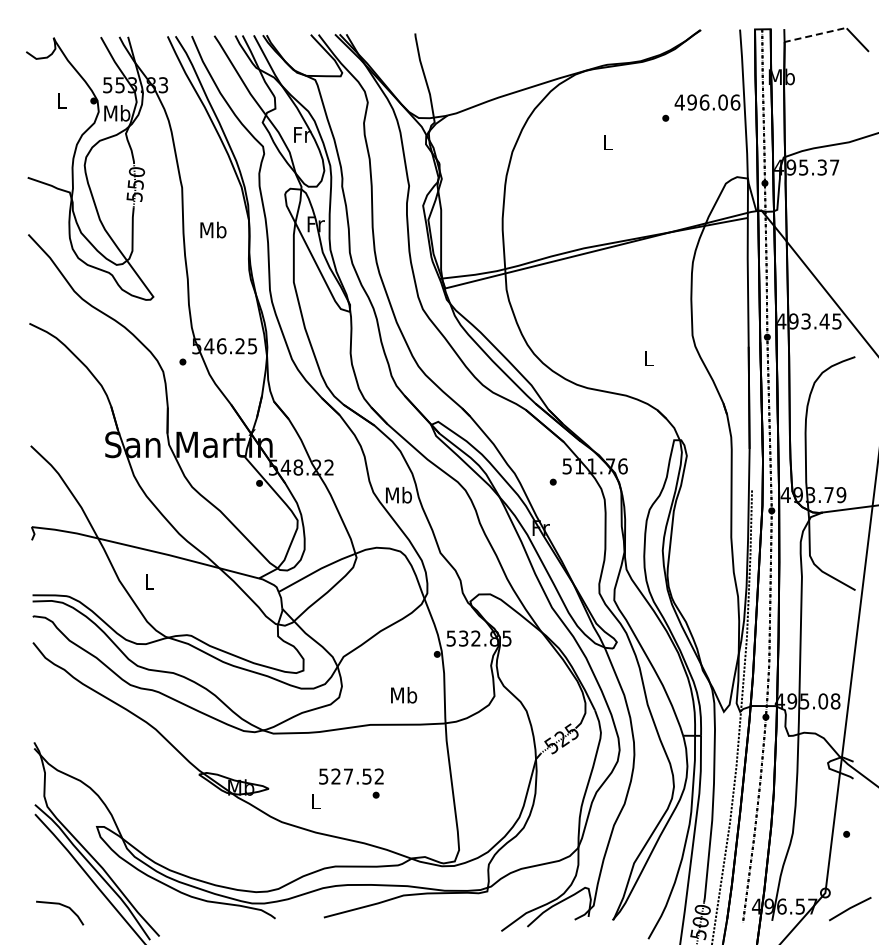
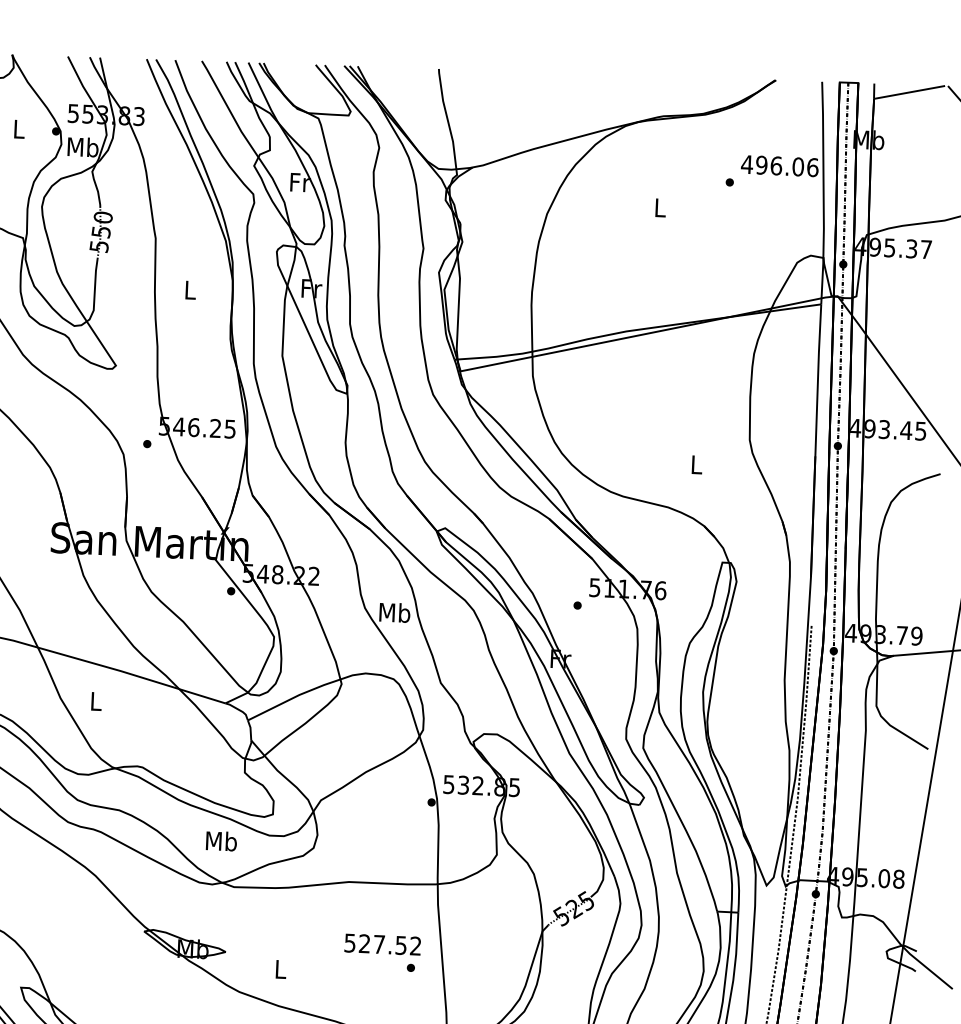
line: (814, 35) -> (909, 92), dashed -> solid
text: (213, 229) -> (190, 289), Mb -> L
text: (404, 695) -> (222, 841), moved
text: (351, 783) -> (382, 952), moved

